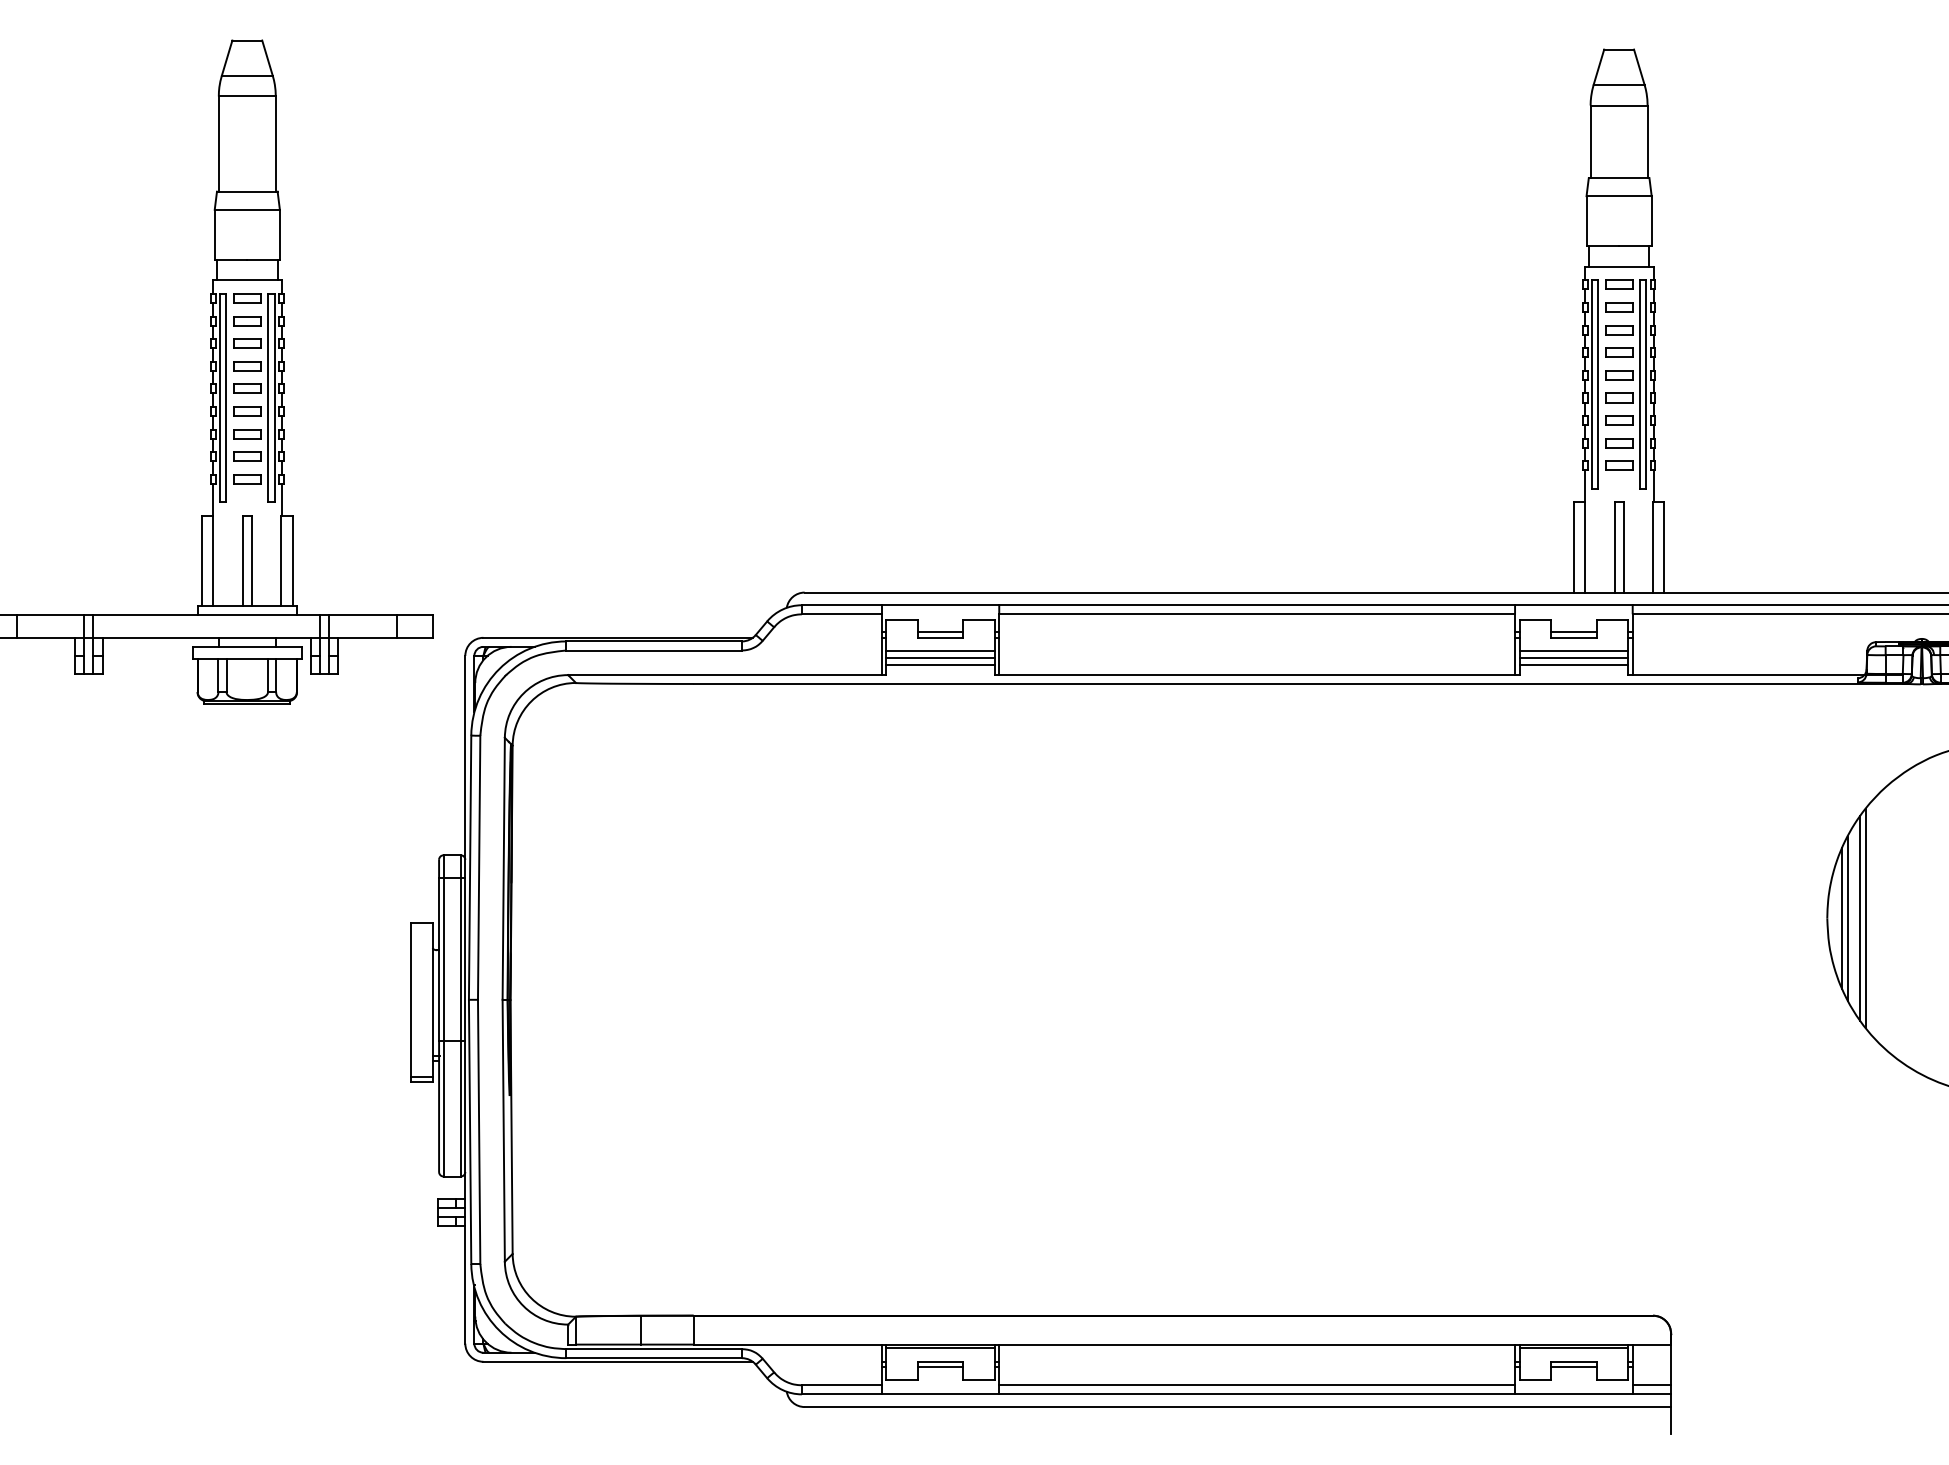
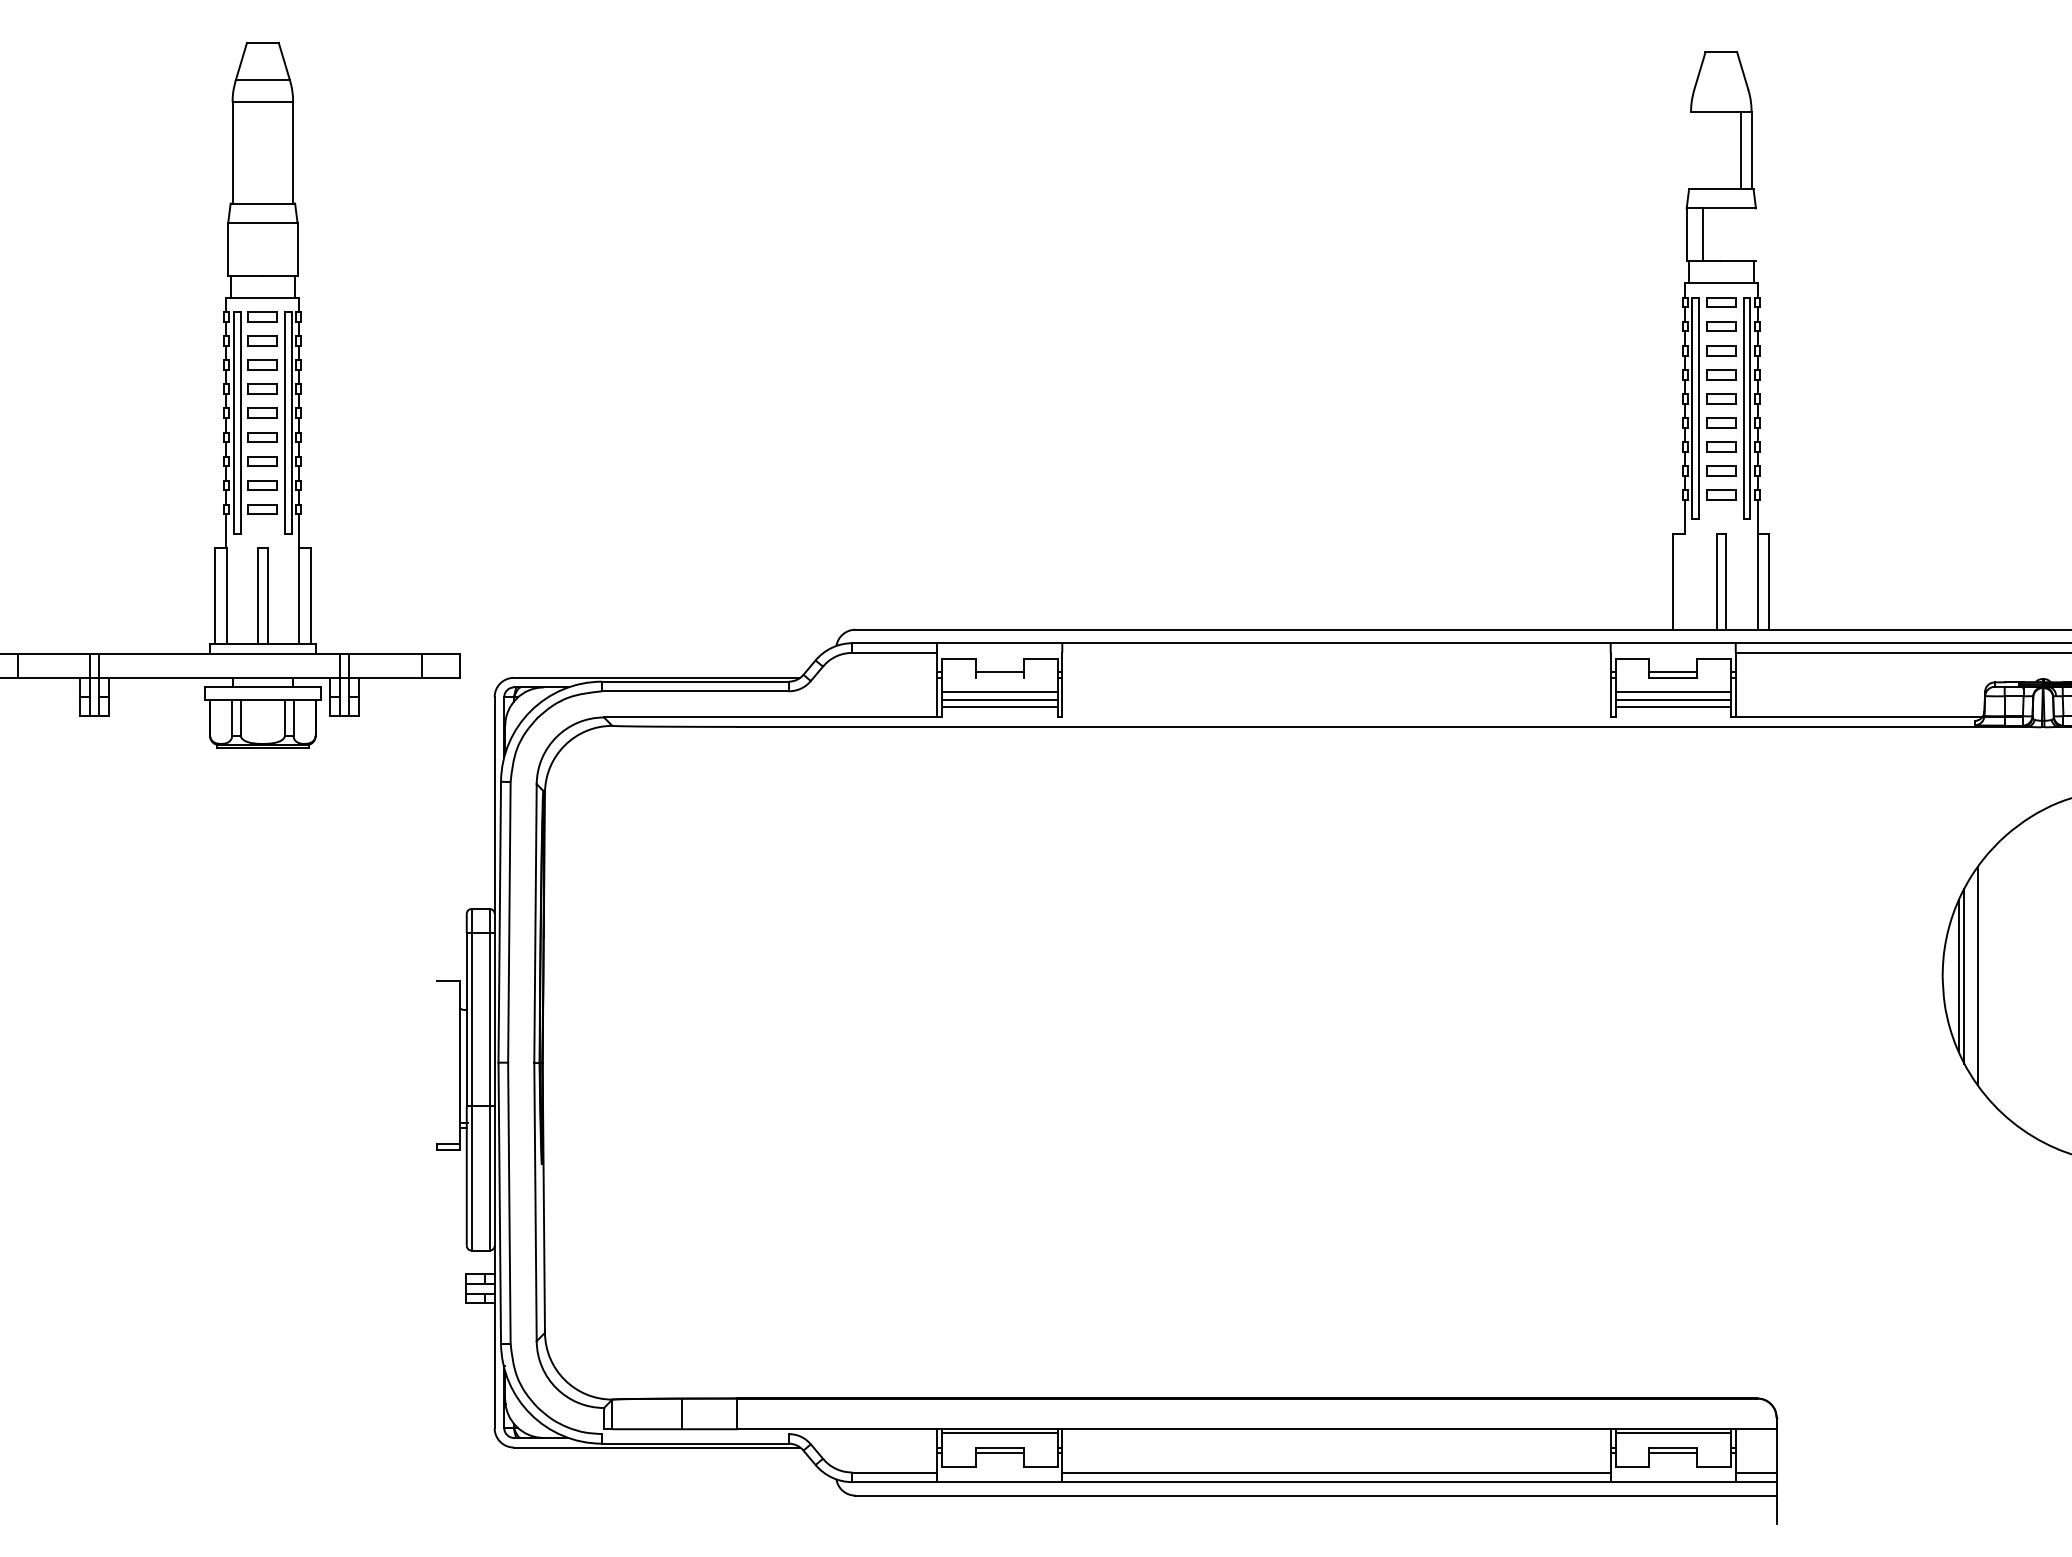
line: (1619, 84) -> (1721, 89), removed
line: (1591, 141) -> (1741, 150), moved
line: (1651, 220) -> (1702, 234), moved
line: (1585, 547) -> (1685, 581), removed
line: (1257, 613) -> (1336, 652), removed
line: (940, 637) -> (999, 677), removed
line: (1257, 675) -> (1336, 717), removed
line: (1865, 918) -> (1983, 976), removed
line: (410, 999) -> (436, 1062), removed
line: (654, 1349) -> (695, 1434), removed

